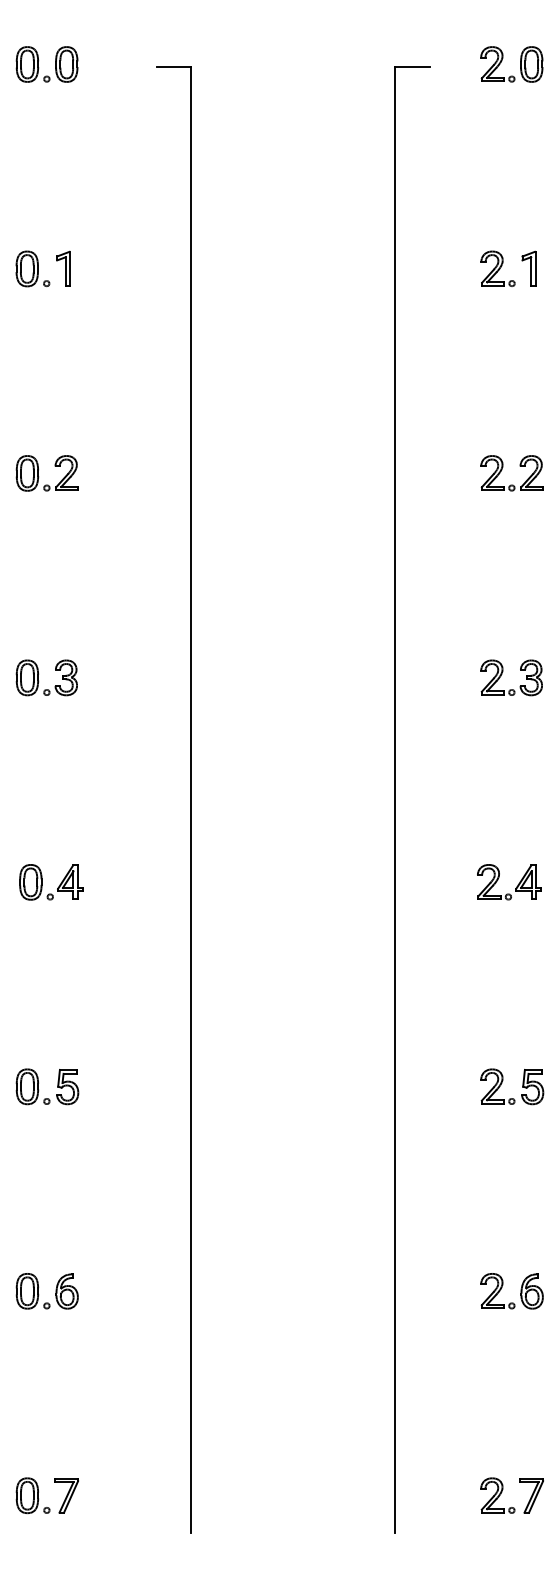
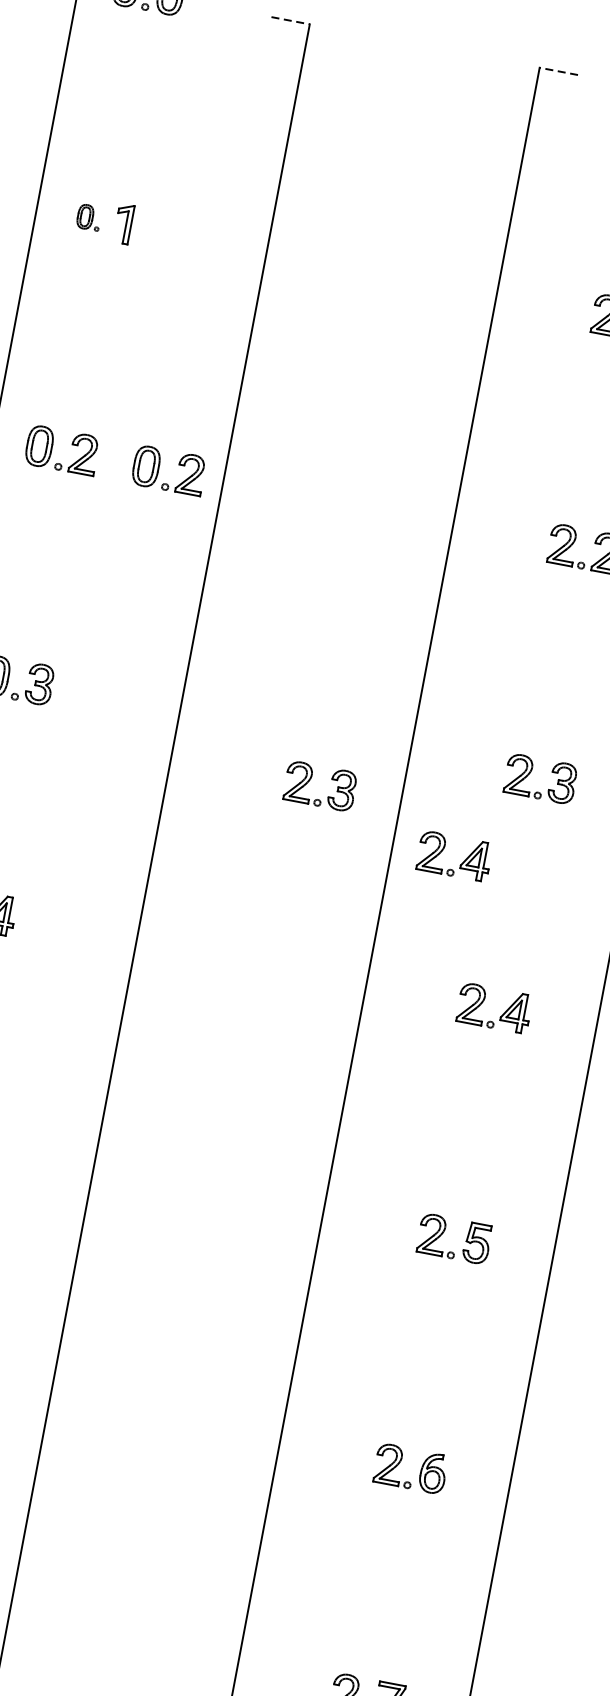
line: (174, 67) -> (291, 21), solid -> dashed
line: (412, 67) -> (558, 71), solid -> dashed
part: (32, 268) -> (88, 216), size x0.6
part: (134, 476) -> (159, 472), added
part: (314, 716) -> (310, 780), added
part: (457, 762) -> (461, 862), added

